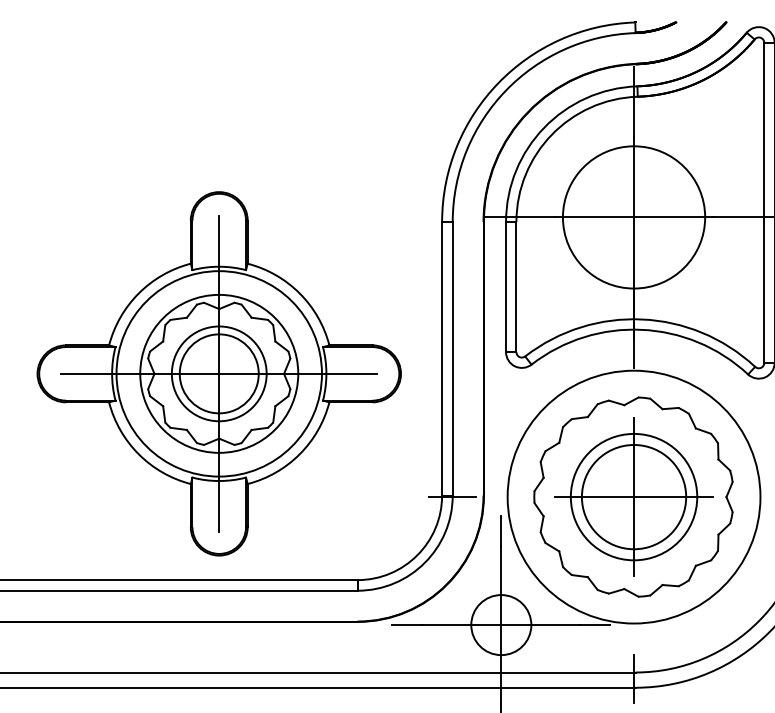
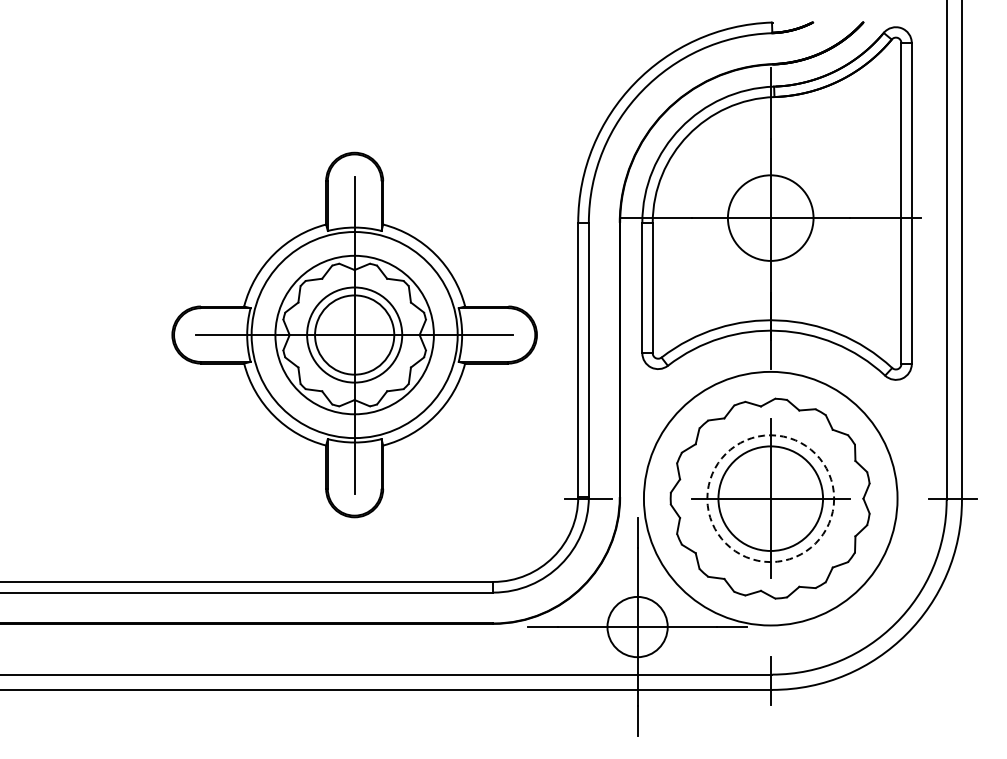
circle: (633, 216) -> (770, 217), size x0.6
part: (219, 373) -> (354, 334), moved
circle: (633, 496) -> (770, 498), solid -> dashed

